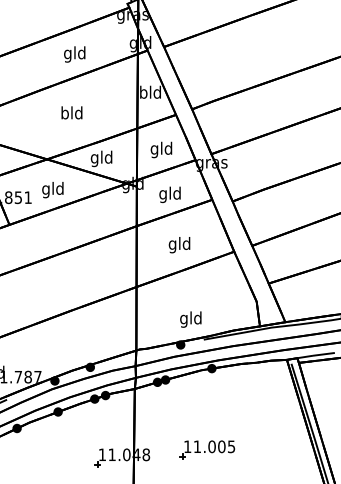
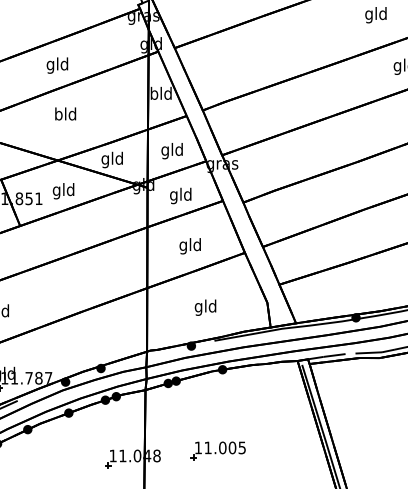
text: (74, 54) -> (57, 65), moved
text: (71, 112) -> (65, 113), moved
text: (190, 319) -> (205, 307), moved

